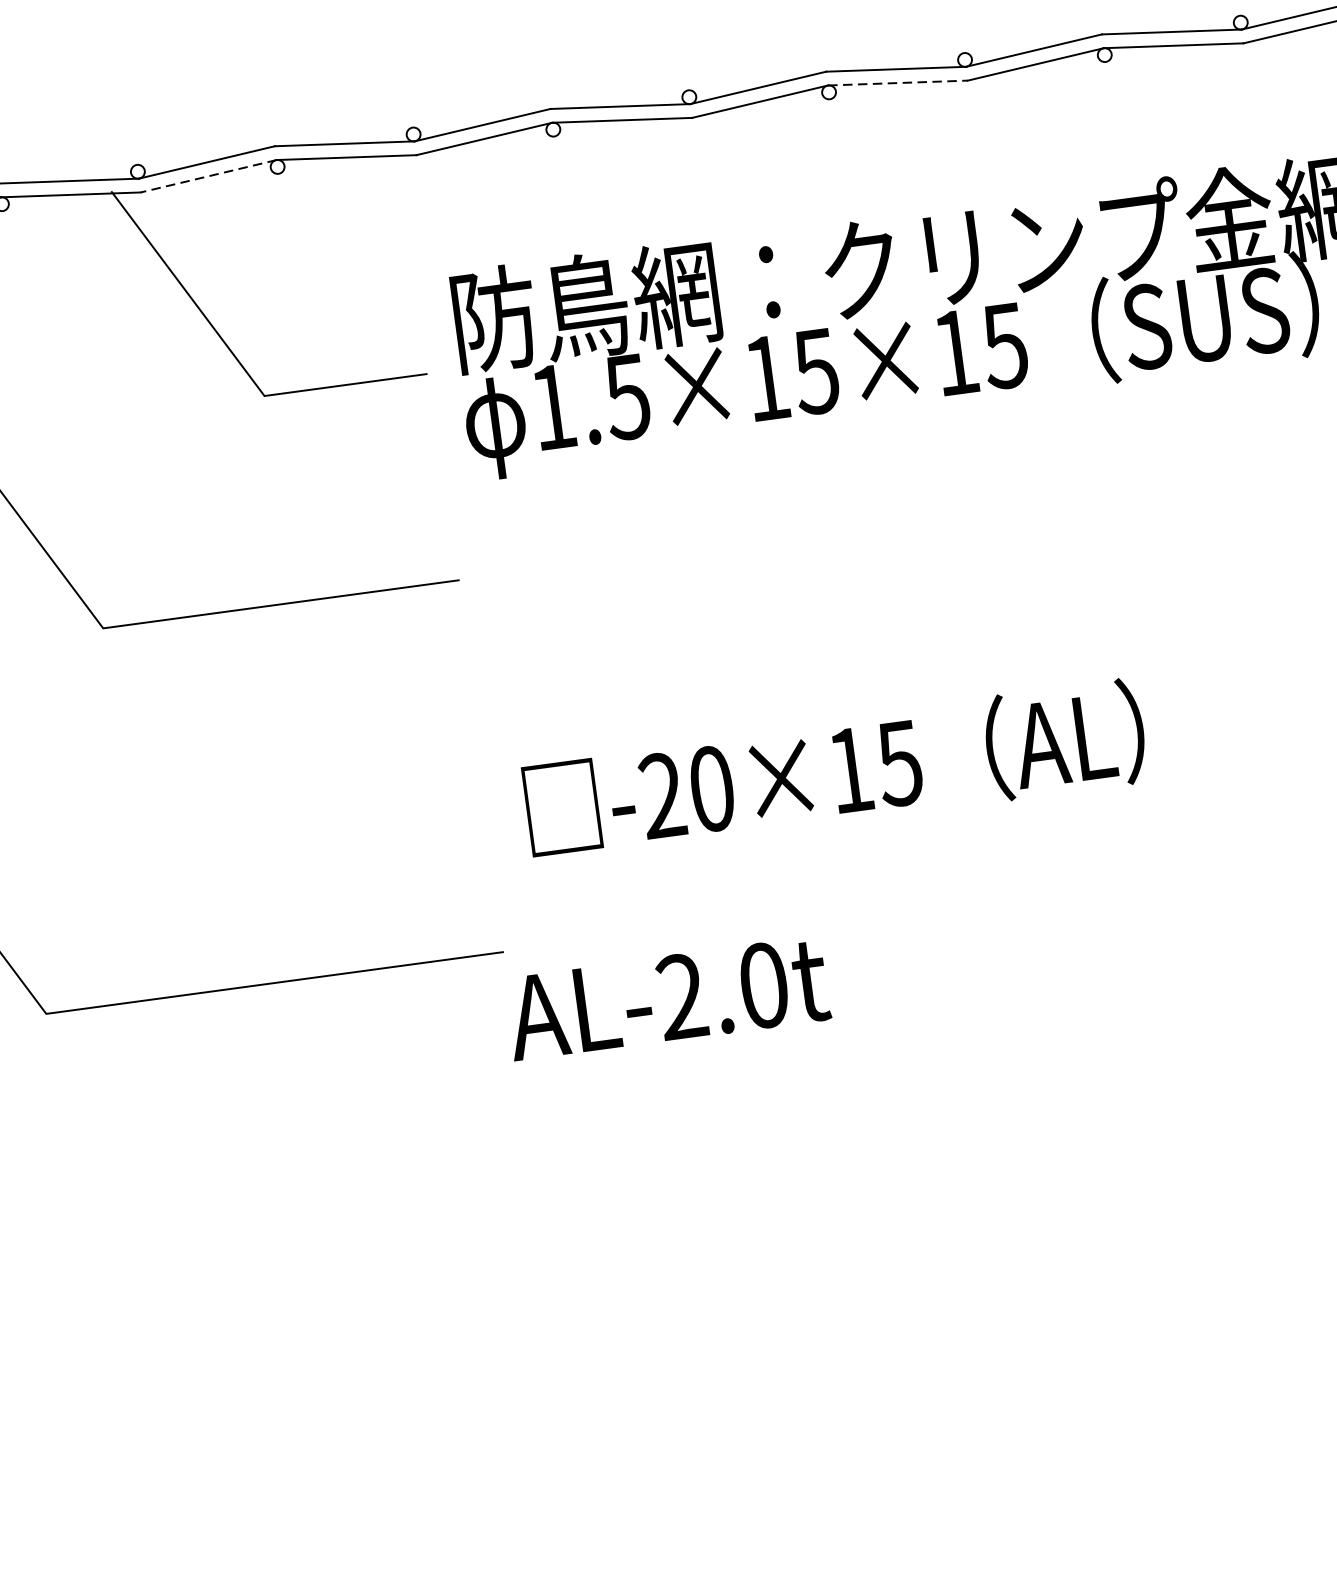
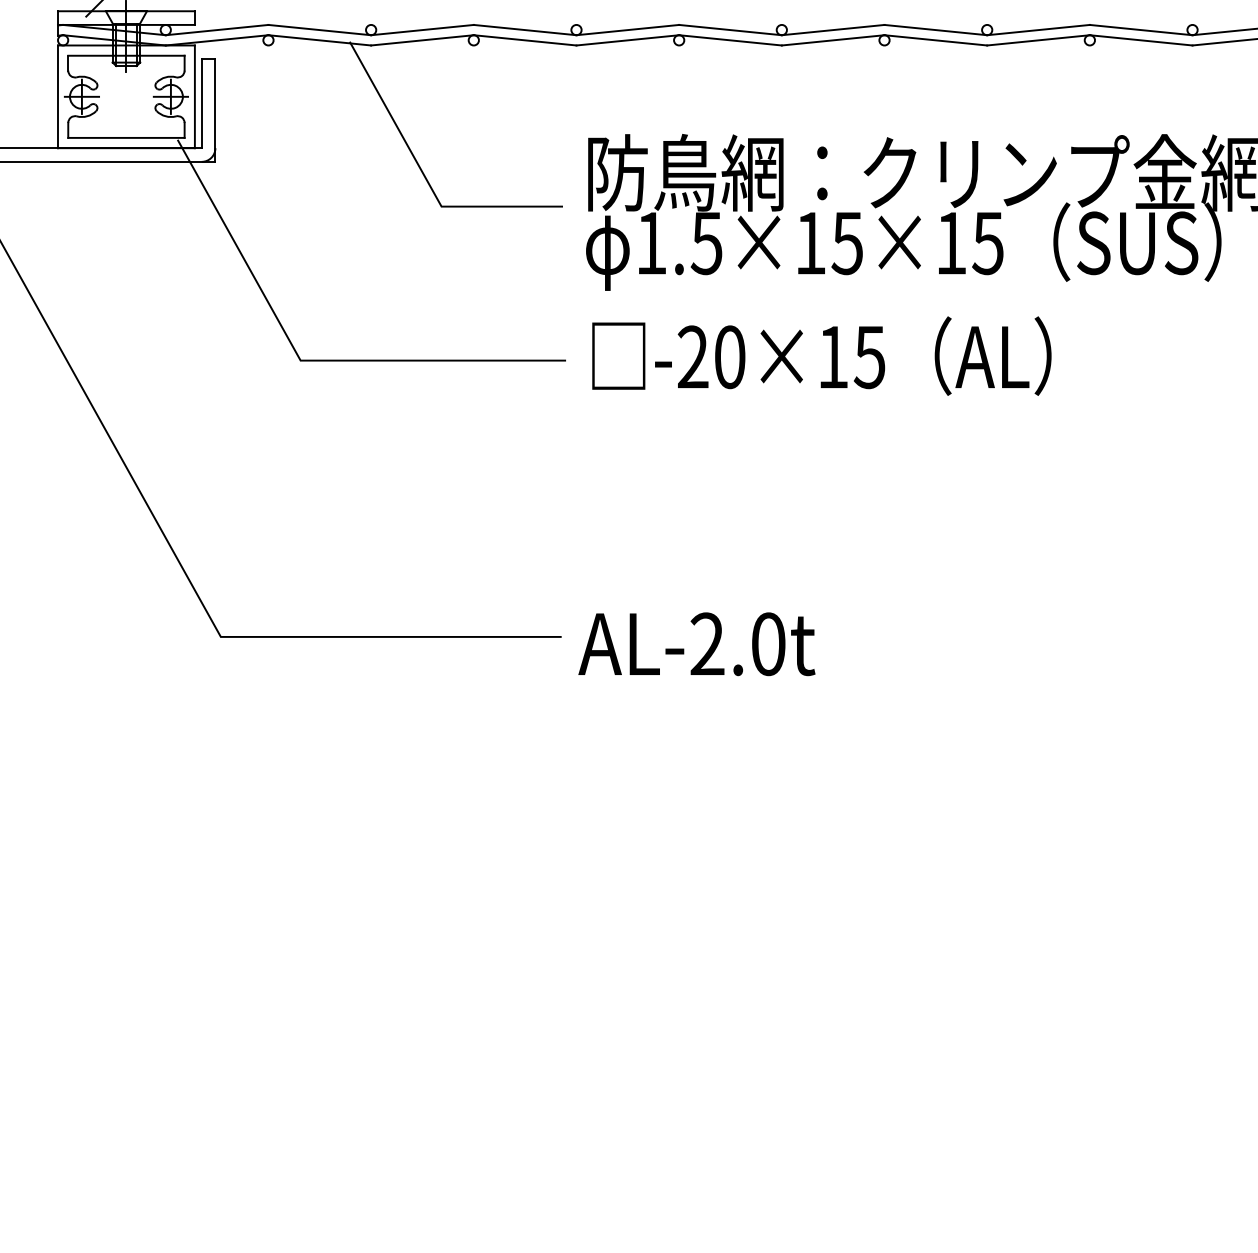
line: (897, 83) -> (935, 40), dashed -> solid
line: (208, 176) -> (422, 40), dashed -> solid
text: (834, 769) -> (821, 355), moved
text: (667, 999) -> (696, 644), moved

